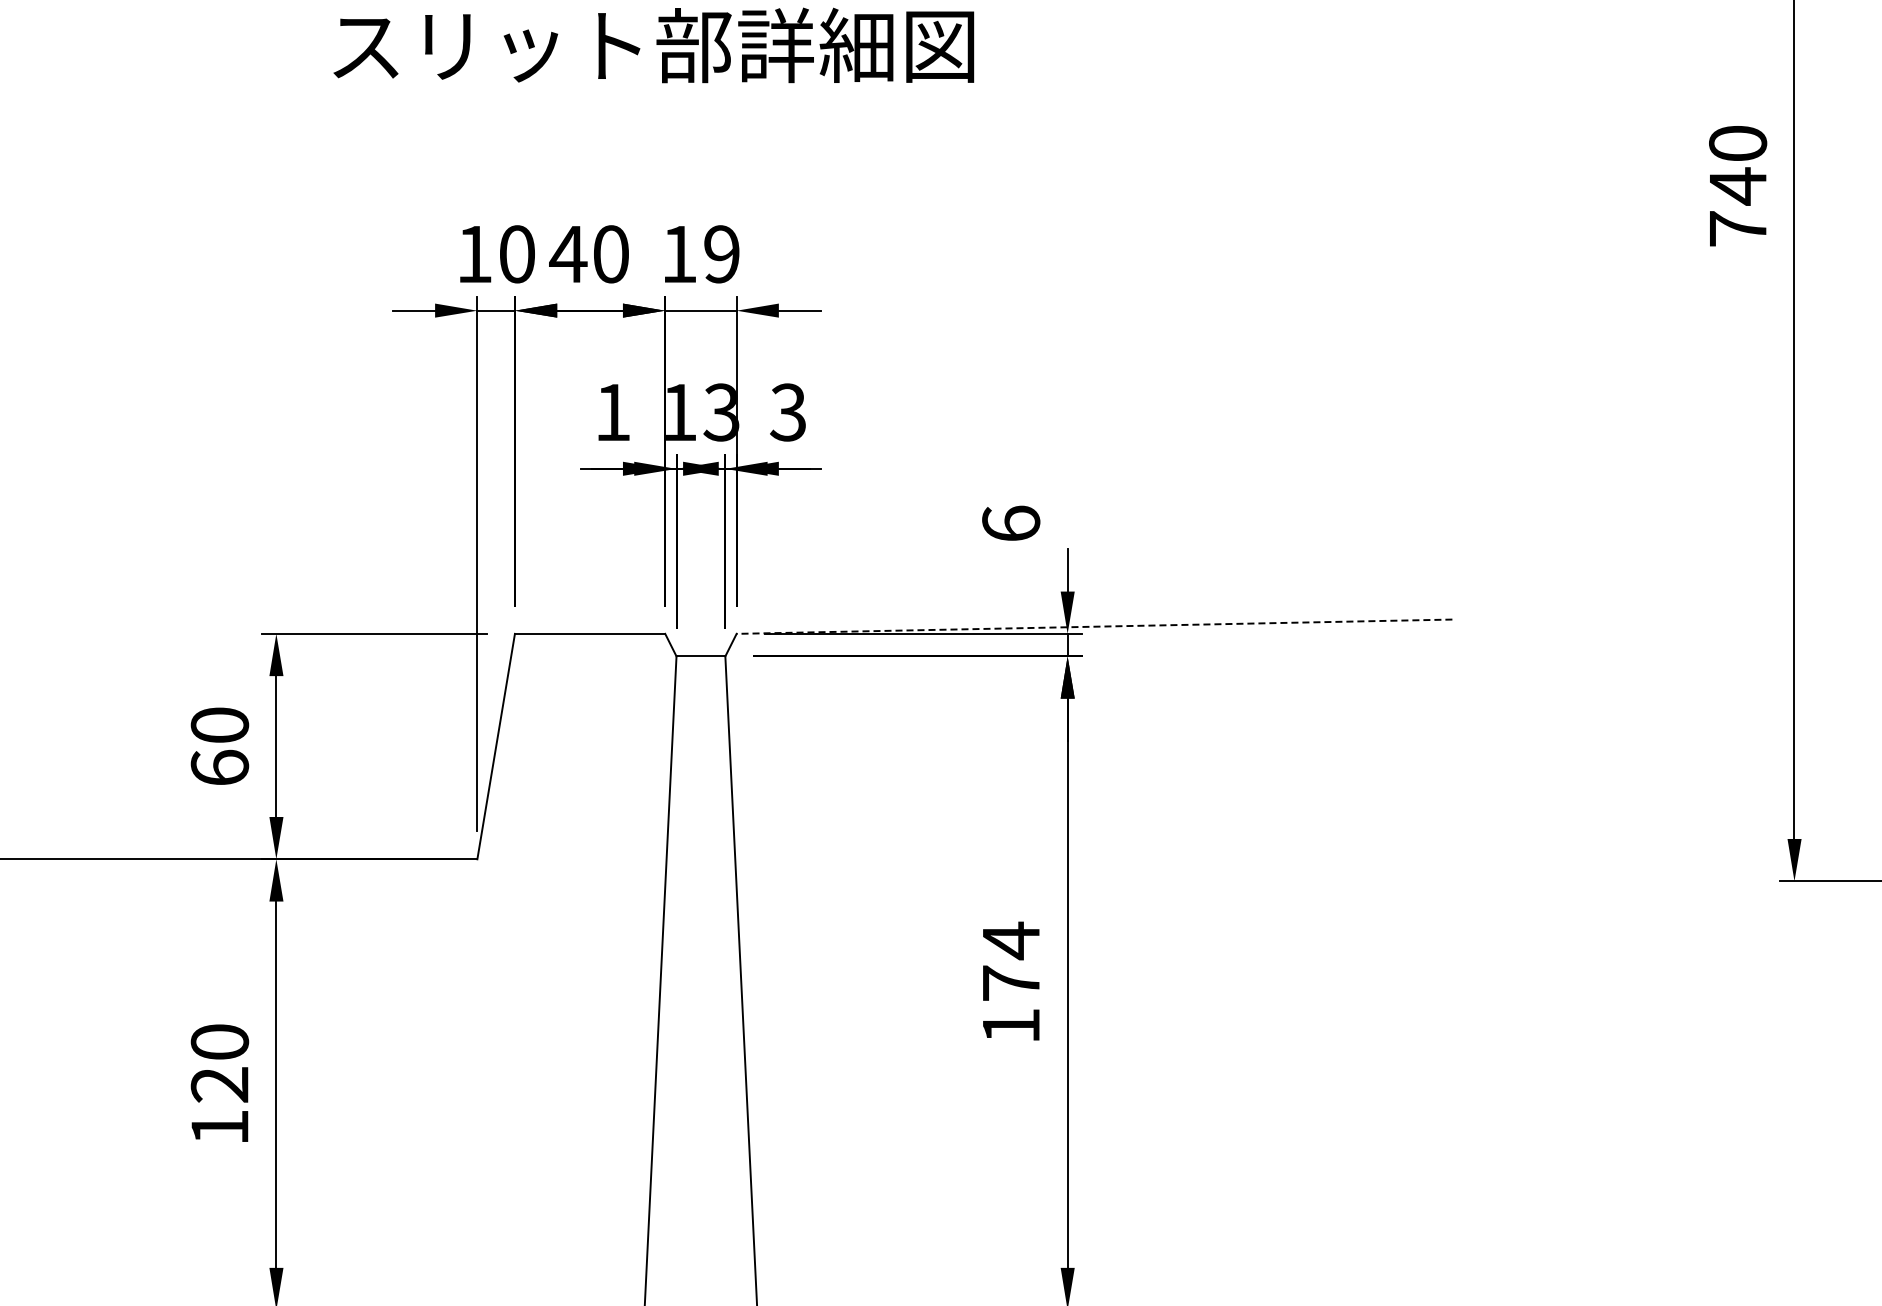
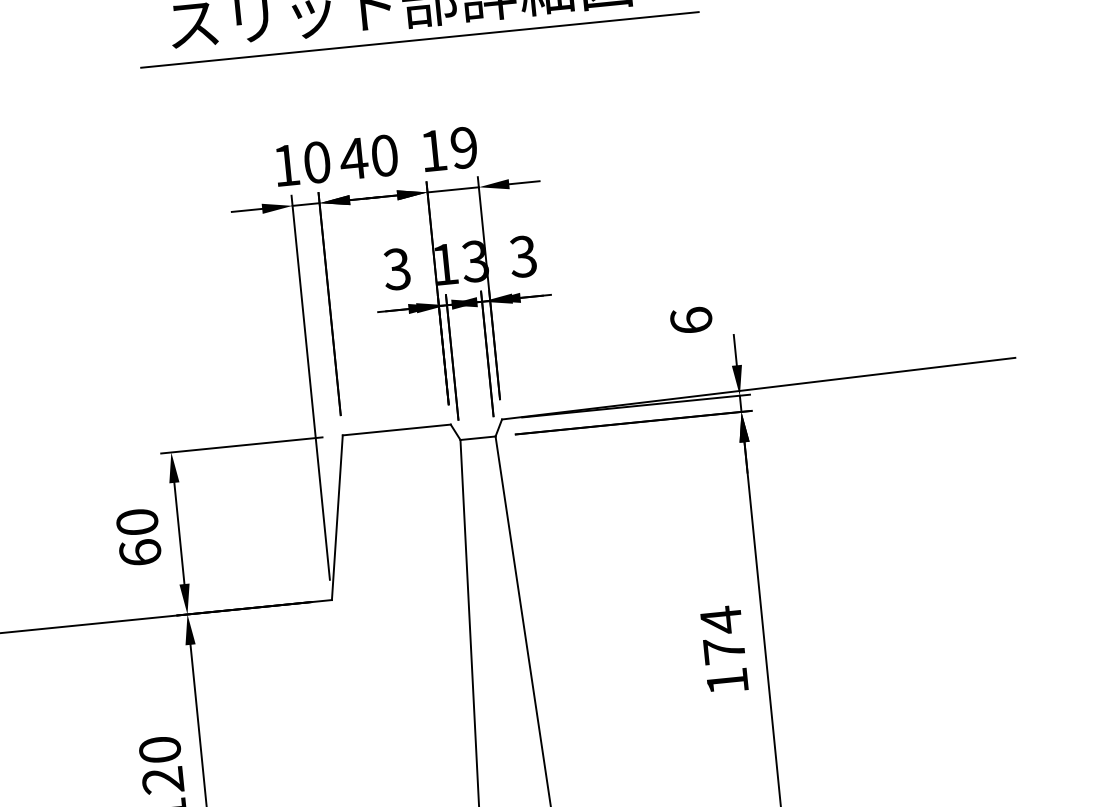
line: (675, 99) -> (419, 39), added
text: (612, 412) -> (396, 269), 1 -> 3
line: (1094, 626) -> (758, 388), dashed -> solid

